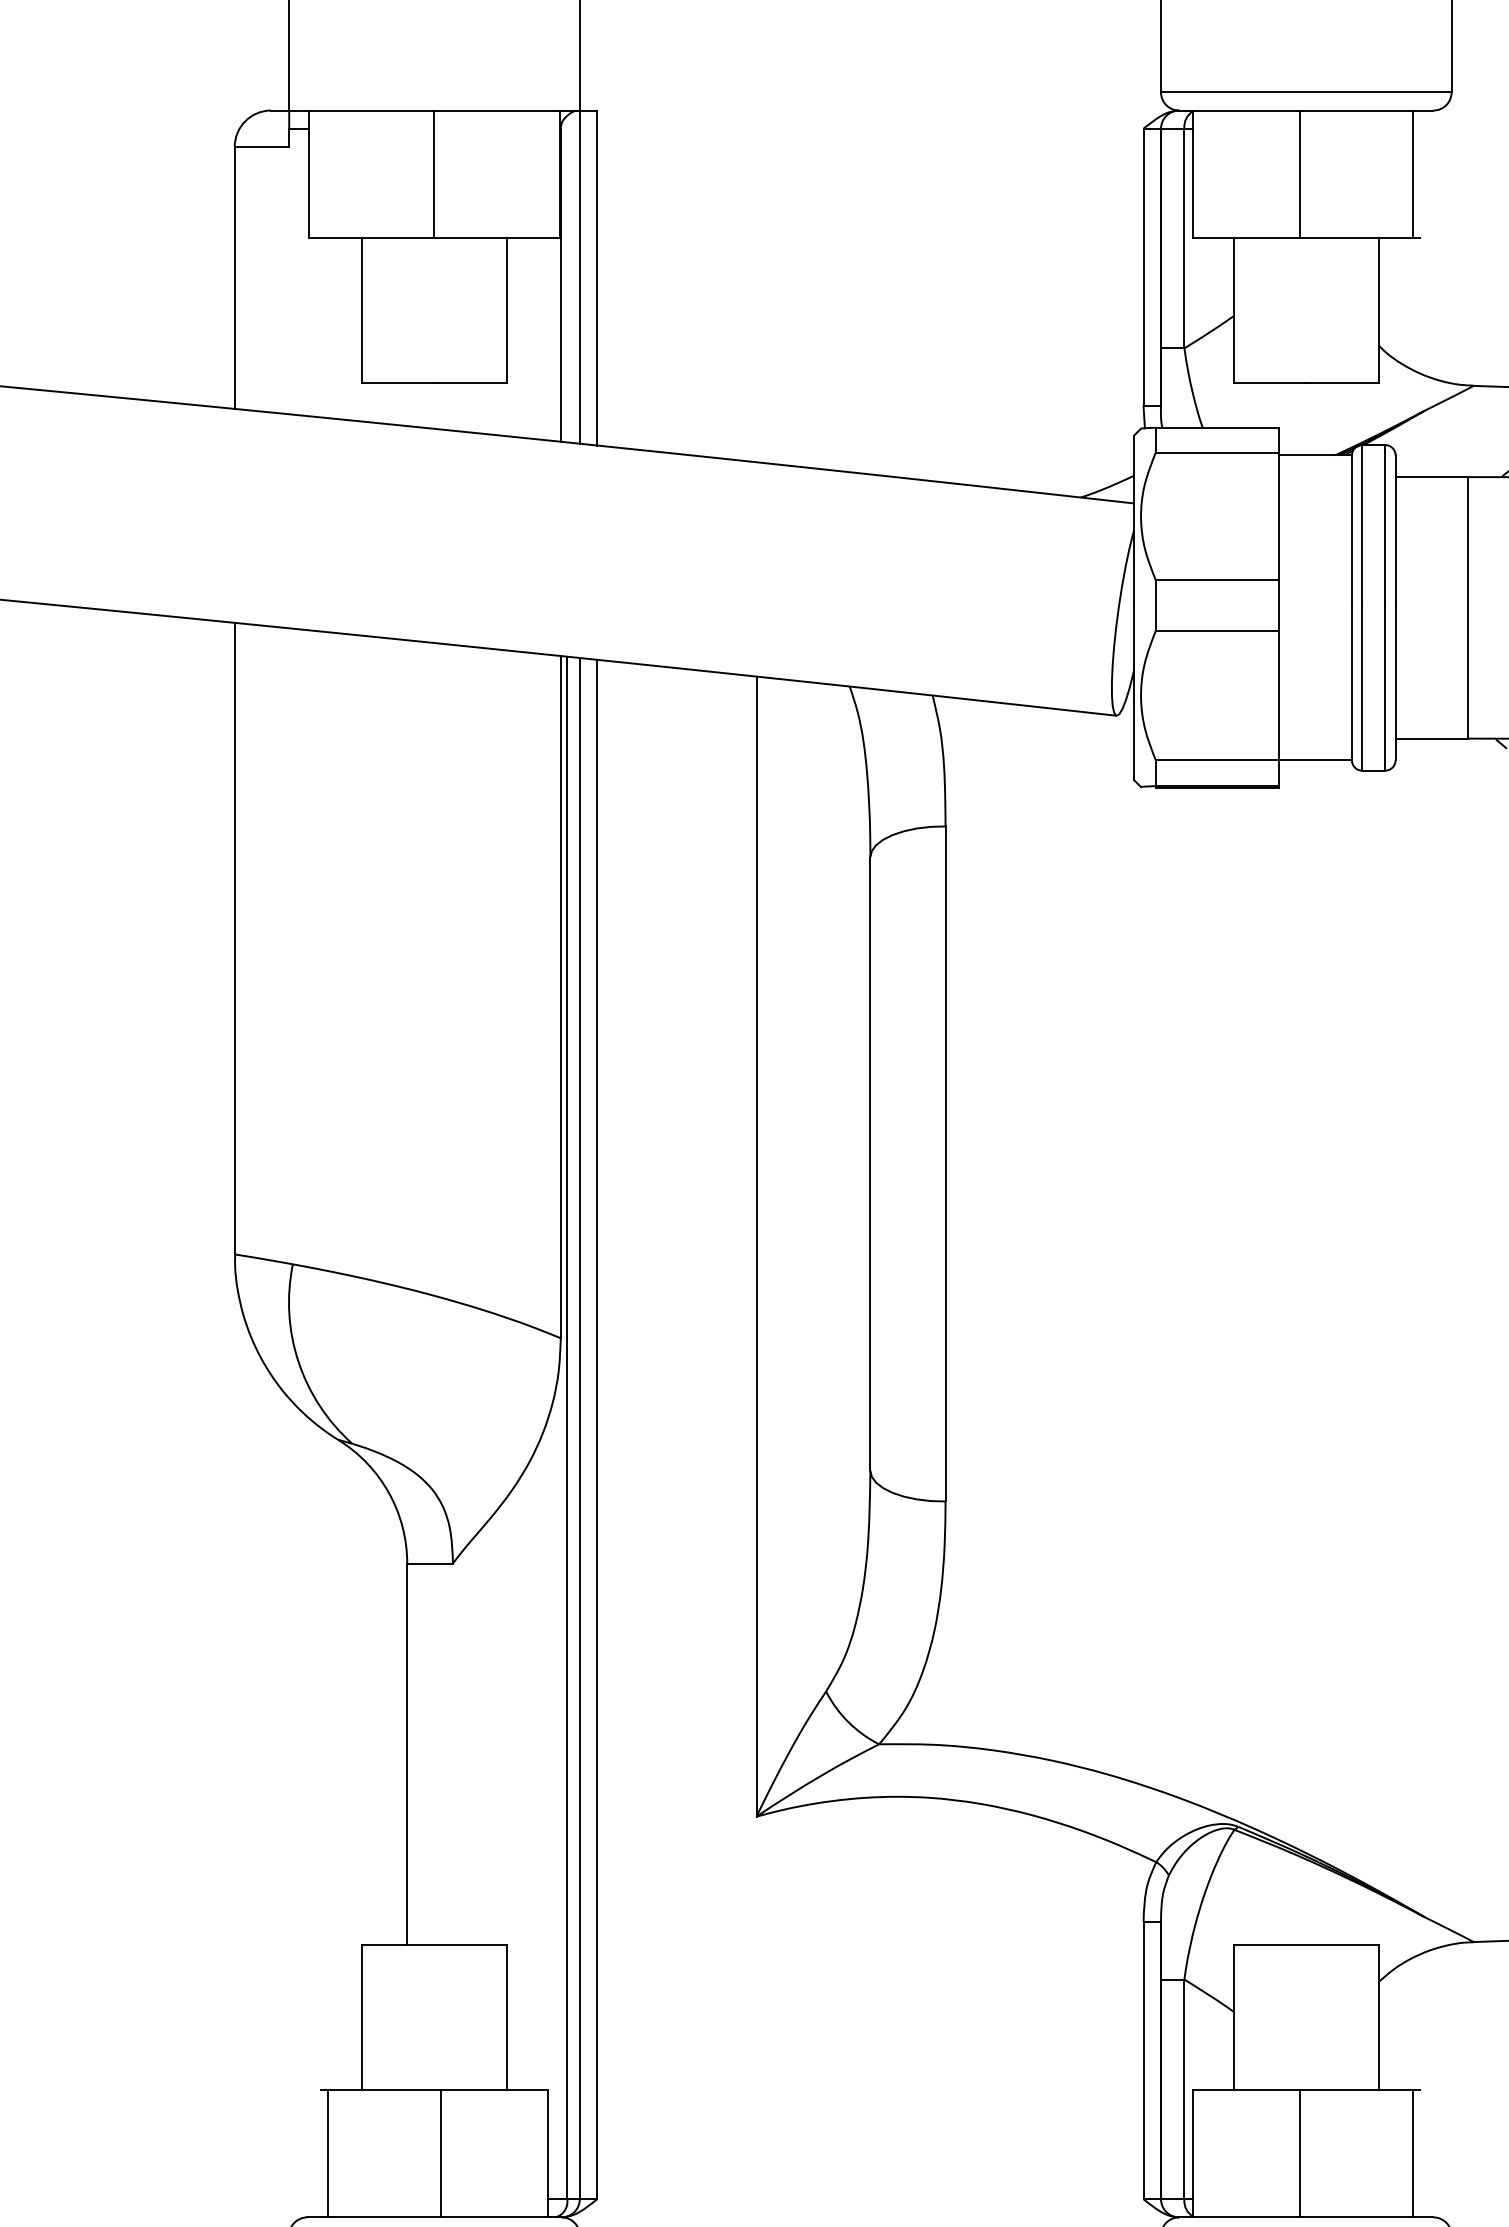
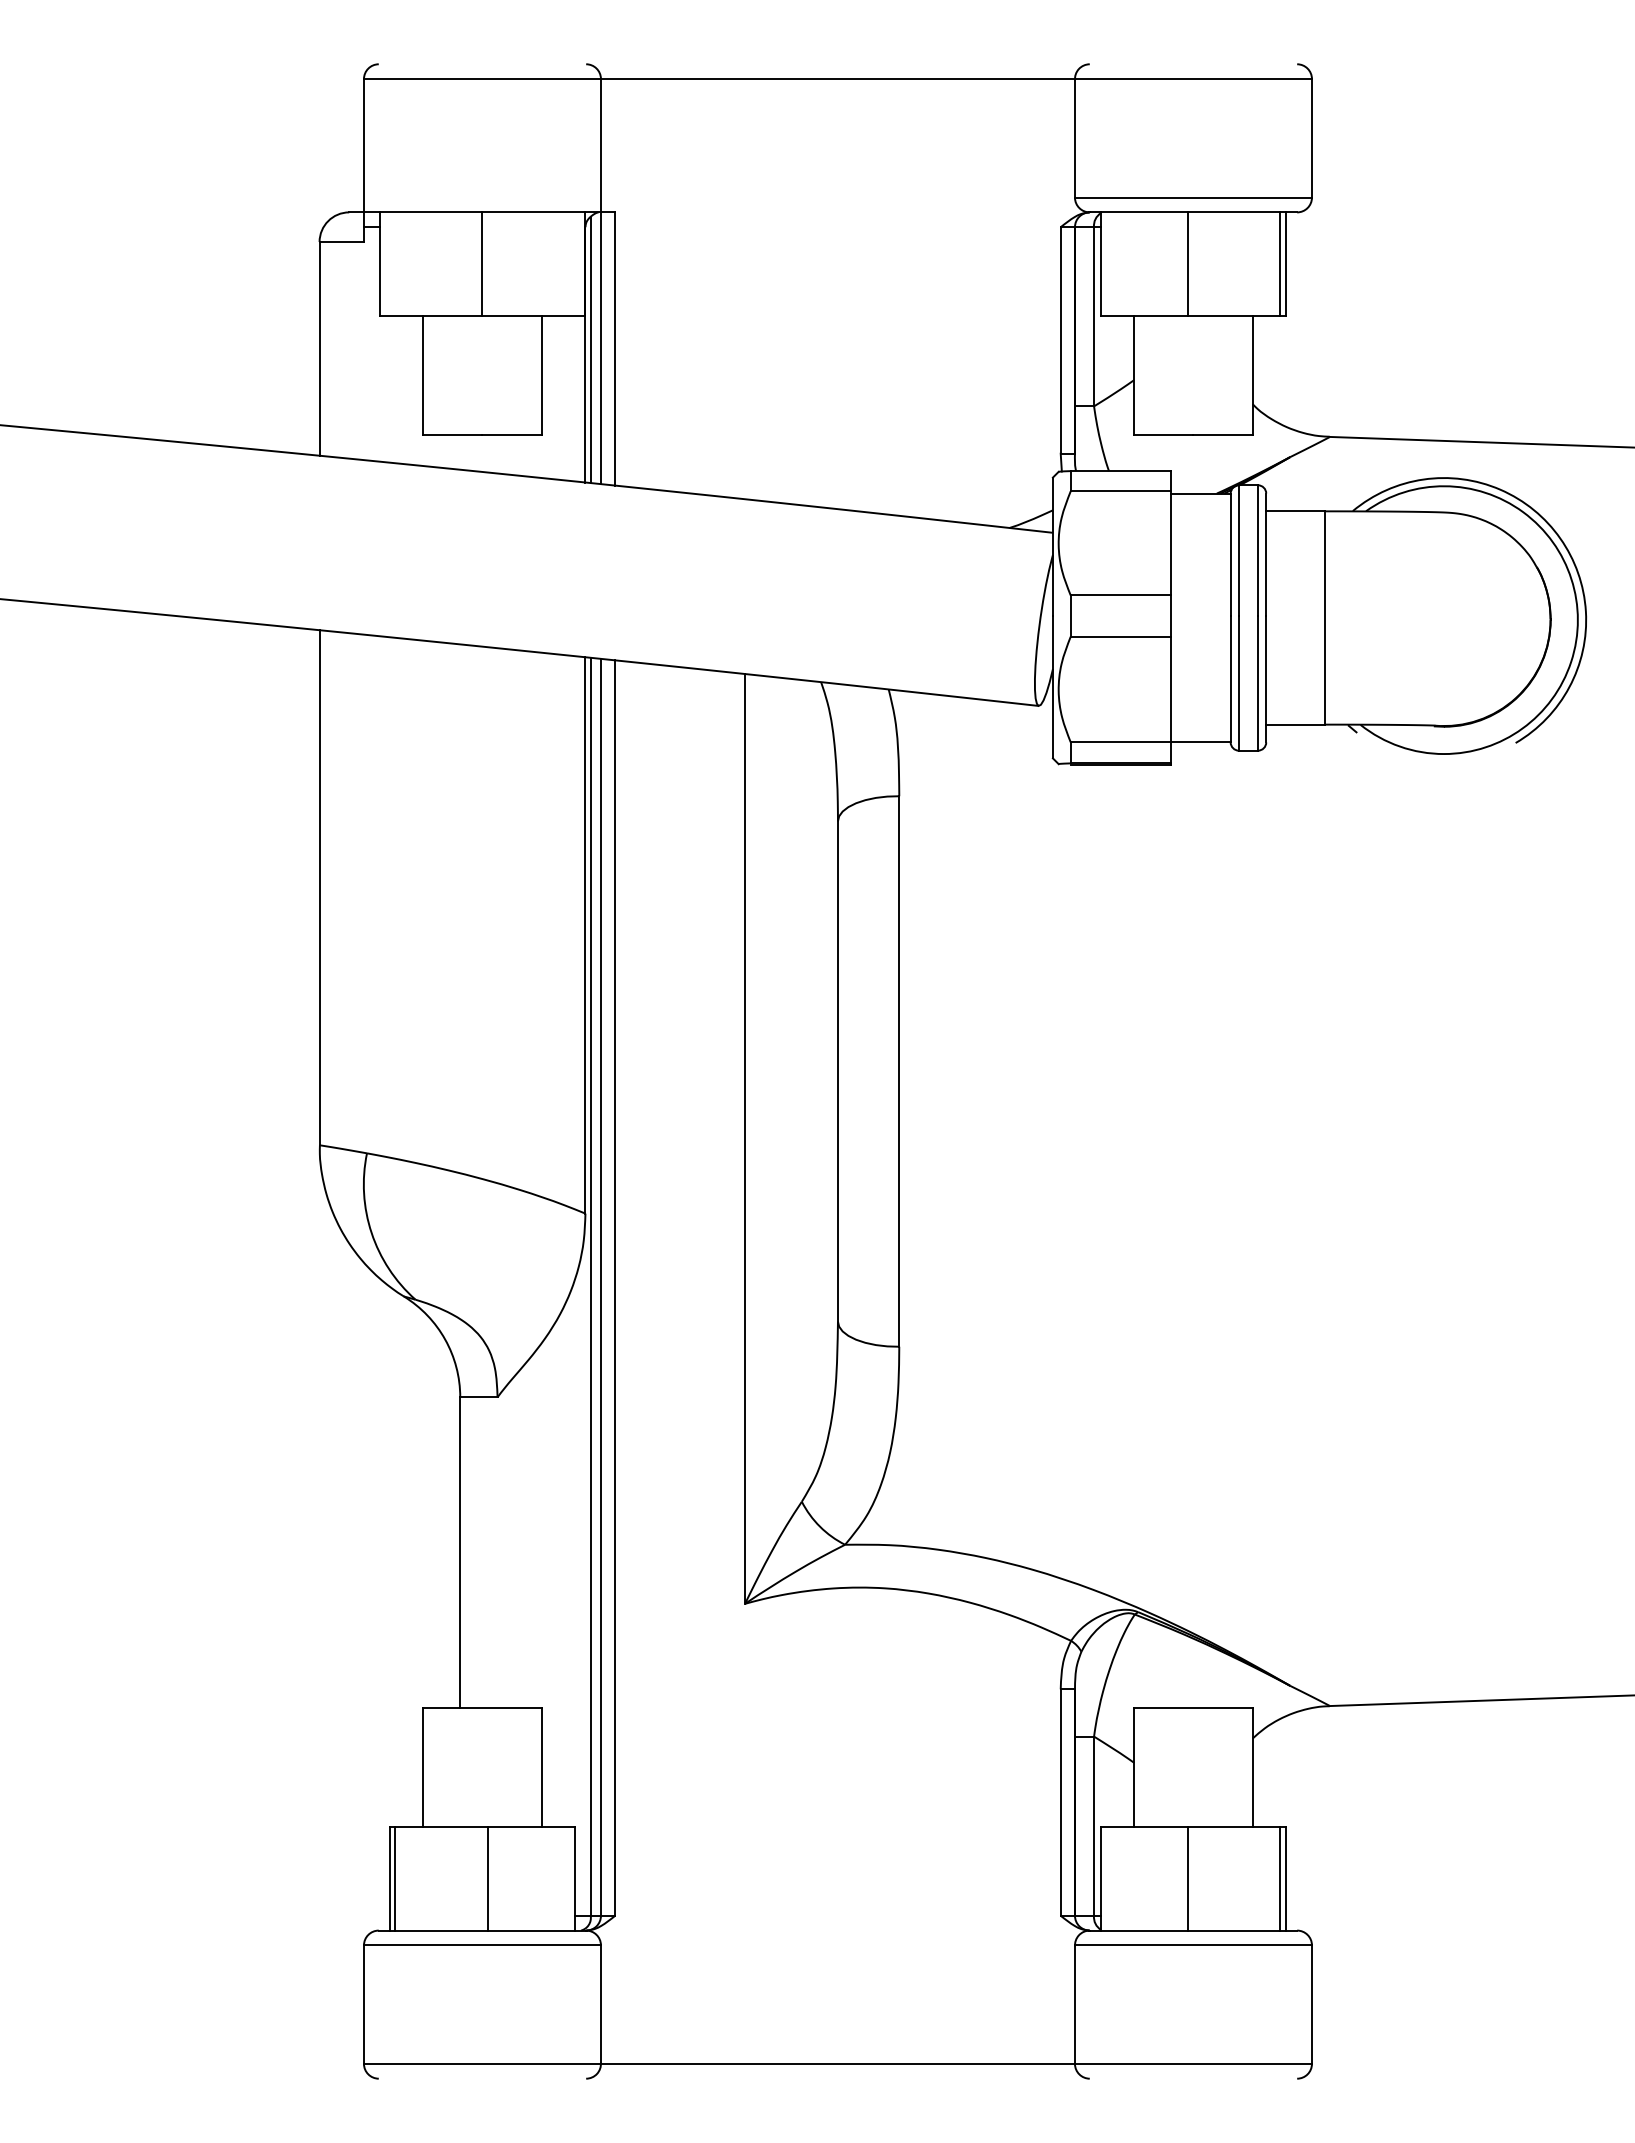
line: (1419, 174) -> (1285, 264), added
line: (566, 278) -> (590, 349), added
line: (321, 2153) -> (390, 1878), added
line: (1419, 2153) -> (1285, 1878), added

